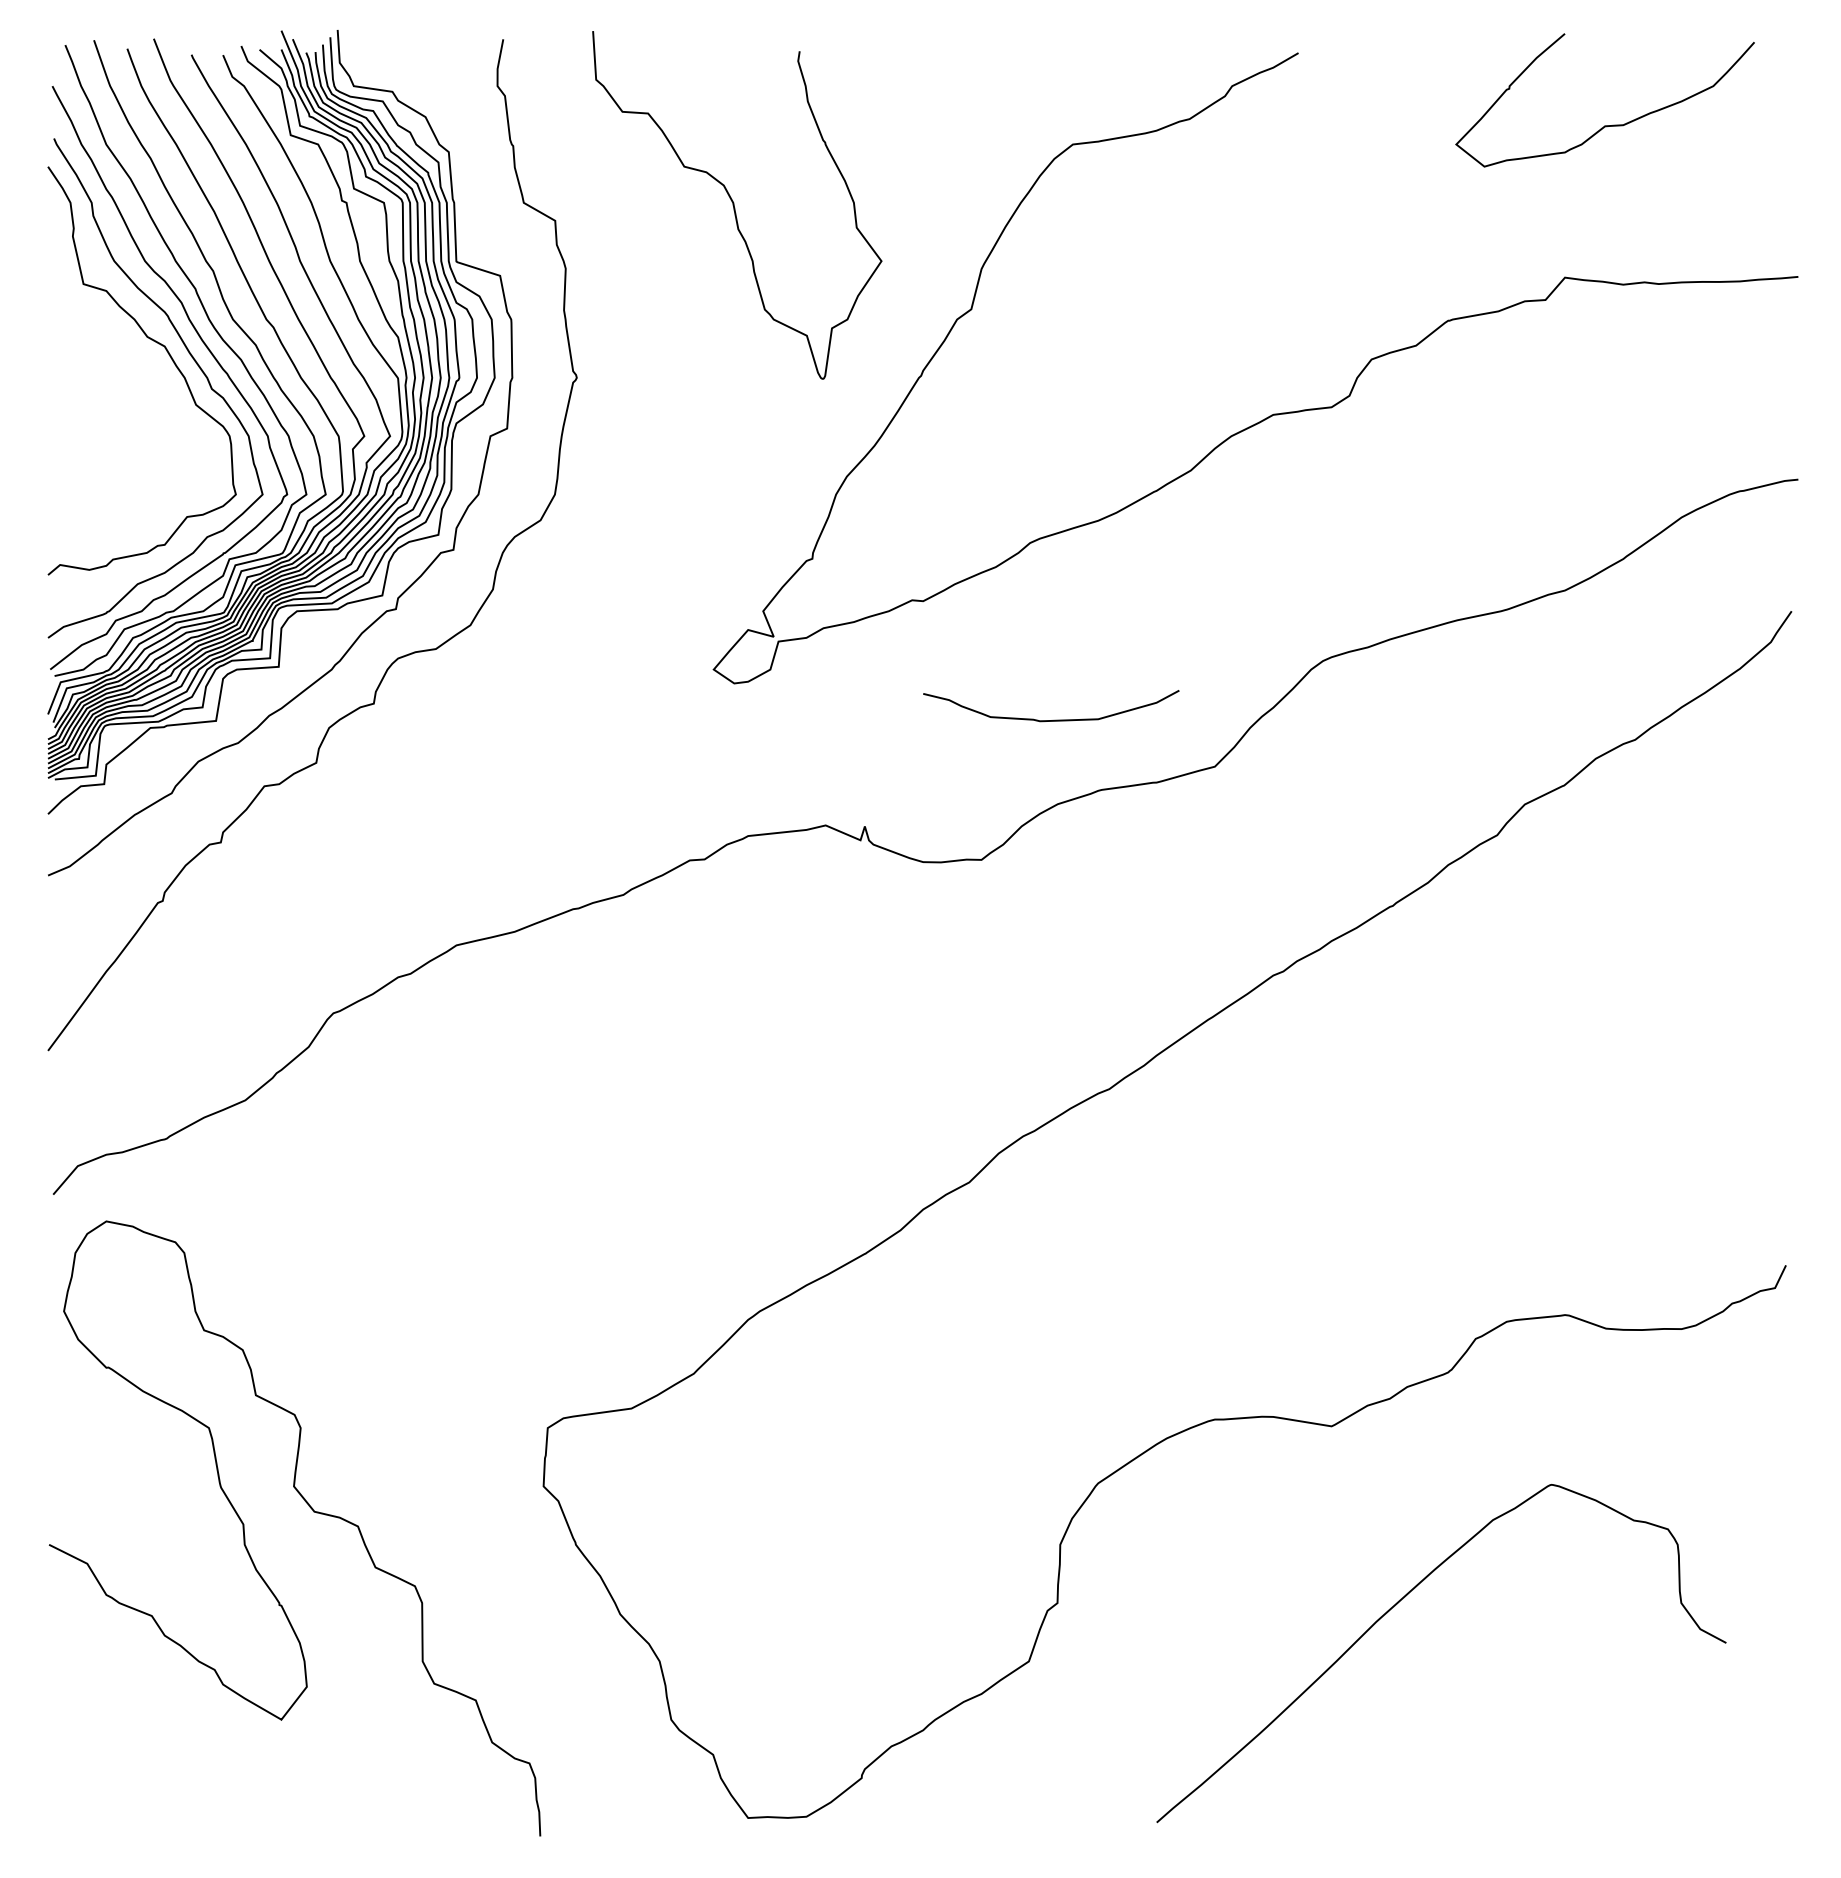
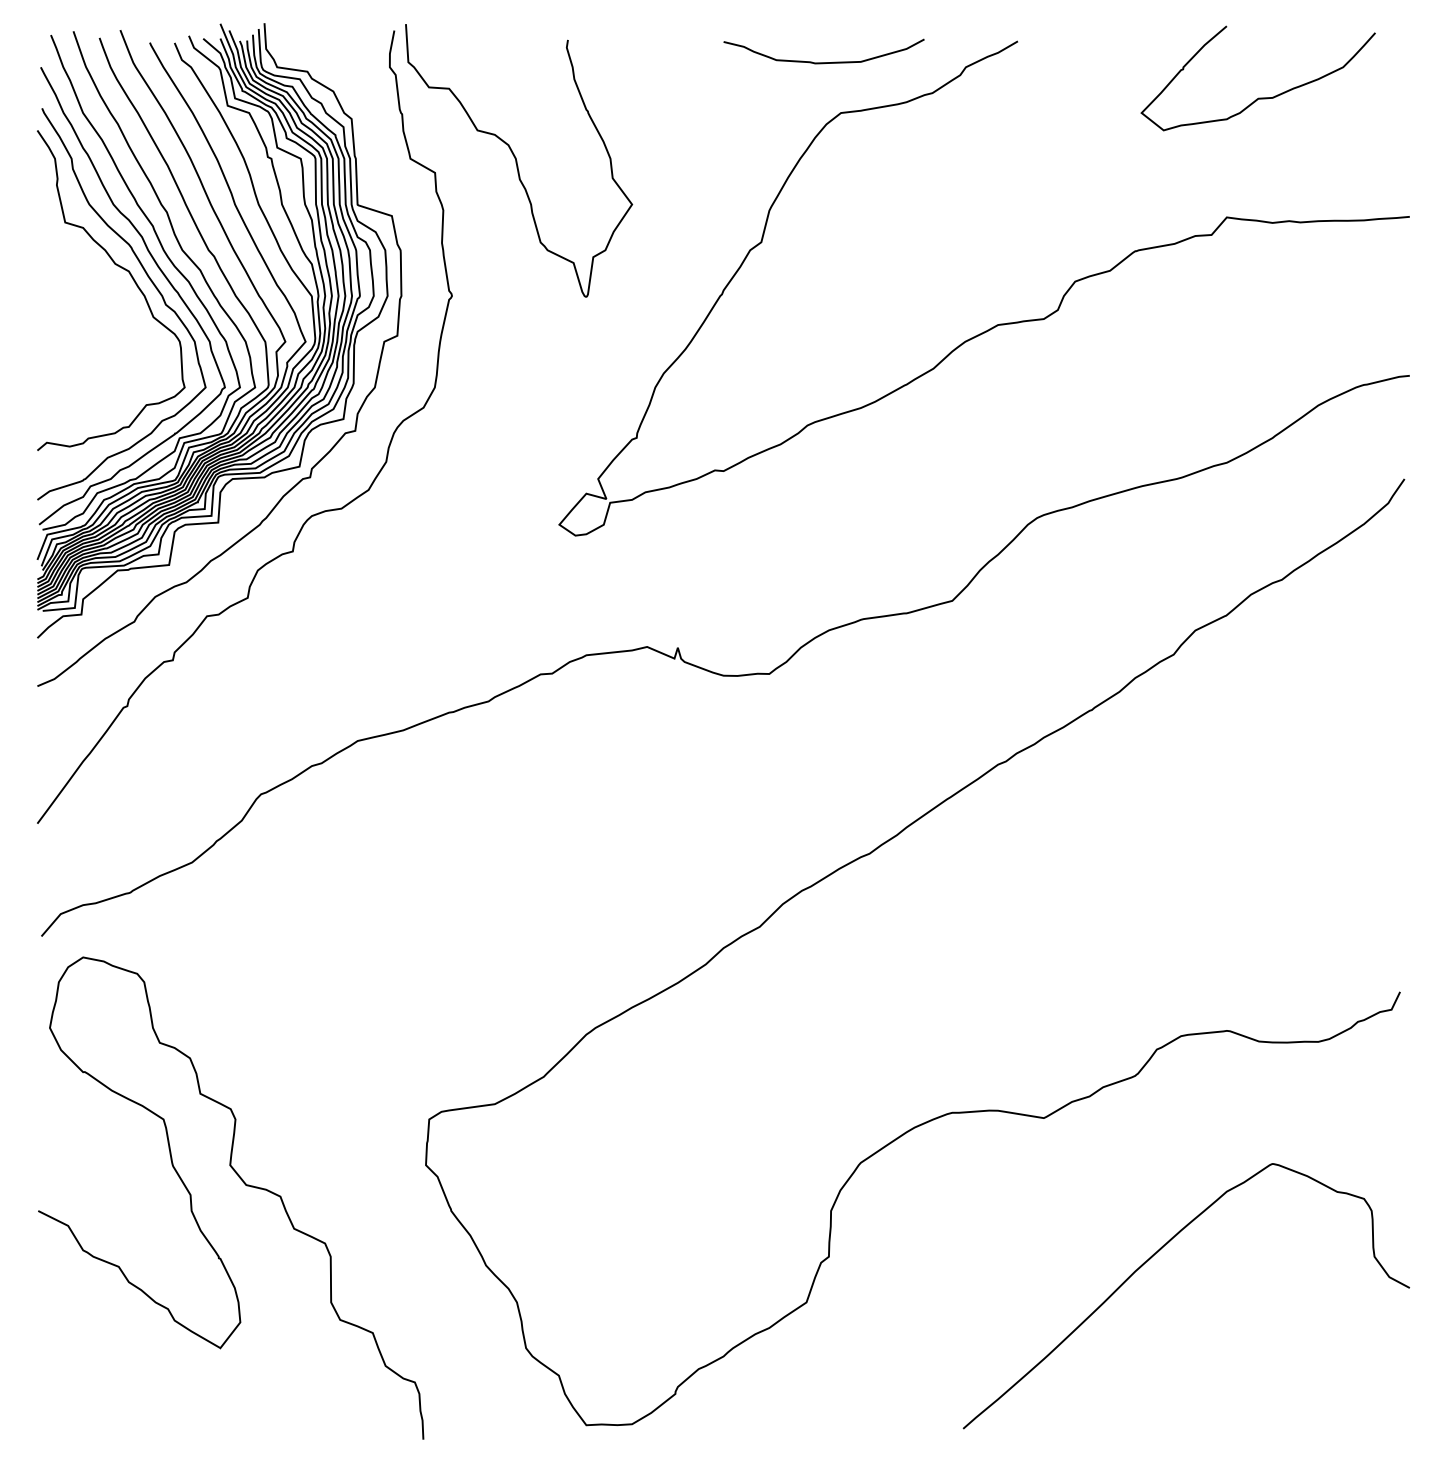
curve: (734, 205) -> (516, 160), moved
curve: (1053, 719) -> (825, 62), moved
curve: (1395, 1606) -> (1150, 1259), moved

